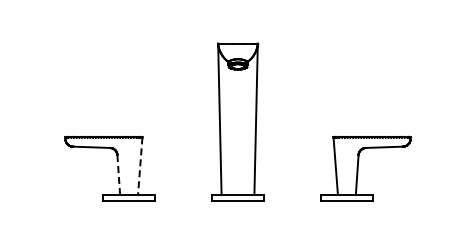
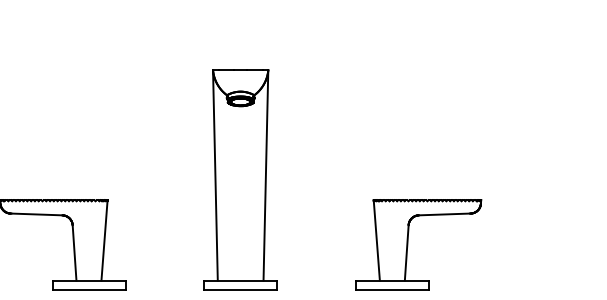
line: (140, 166) -> (104, 241), dashed -> solid
line: (118, 174) -> (74, 252), dashed -> solid

